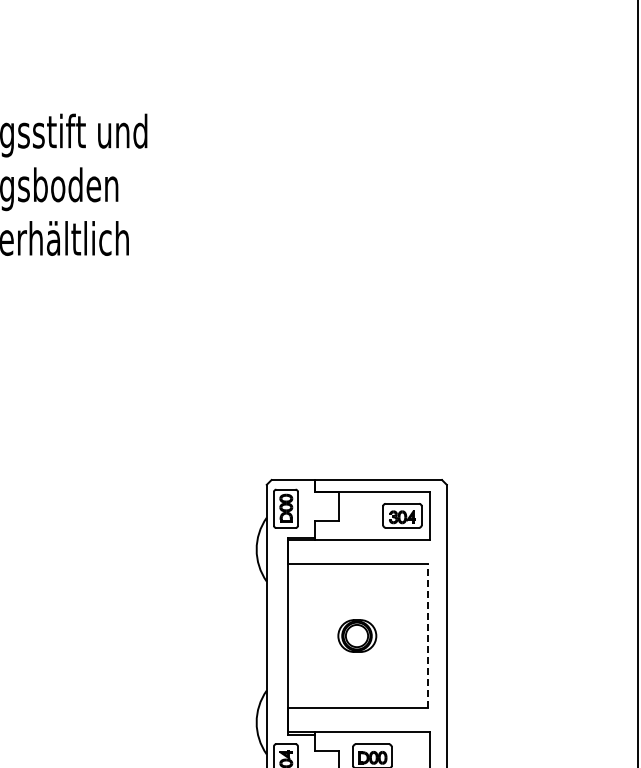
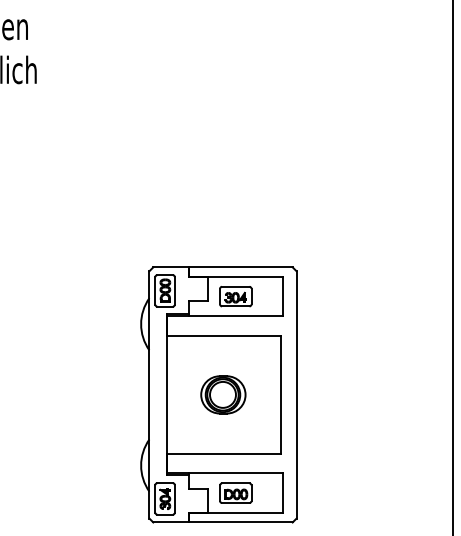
part: (402, 515) -> (235, 296), moved
part: (357, 635) -> (223, 394), size x1.43
line: (427, 635) -> (280, 394), dashed -> solid

